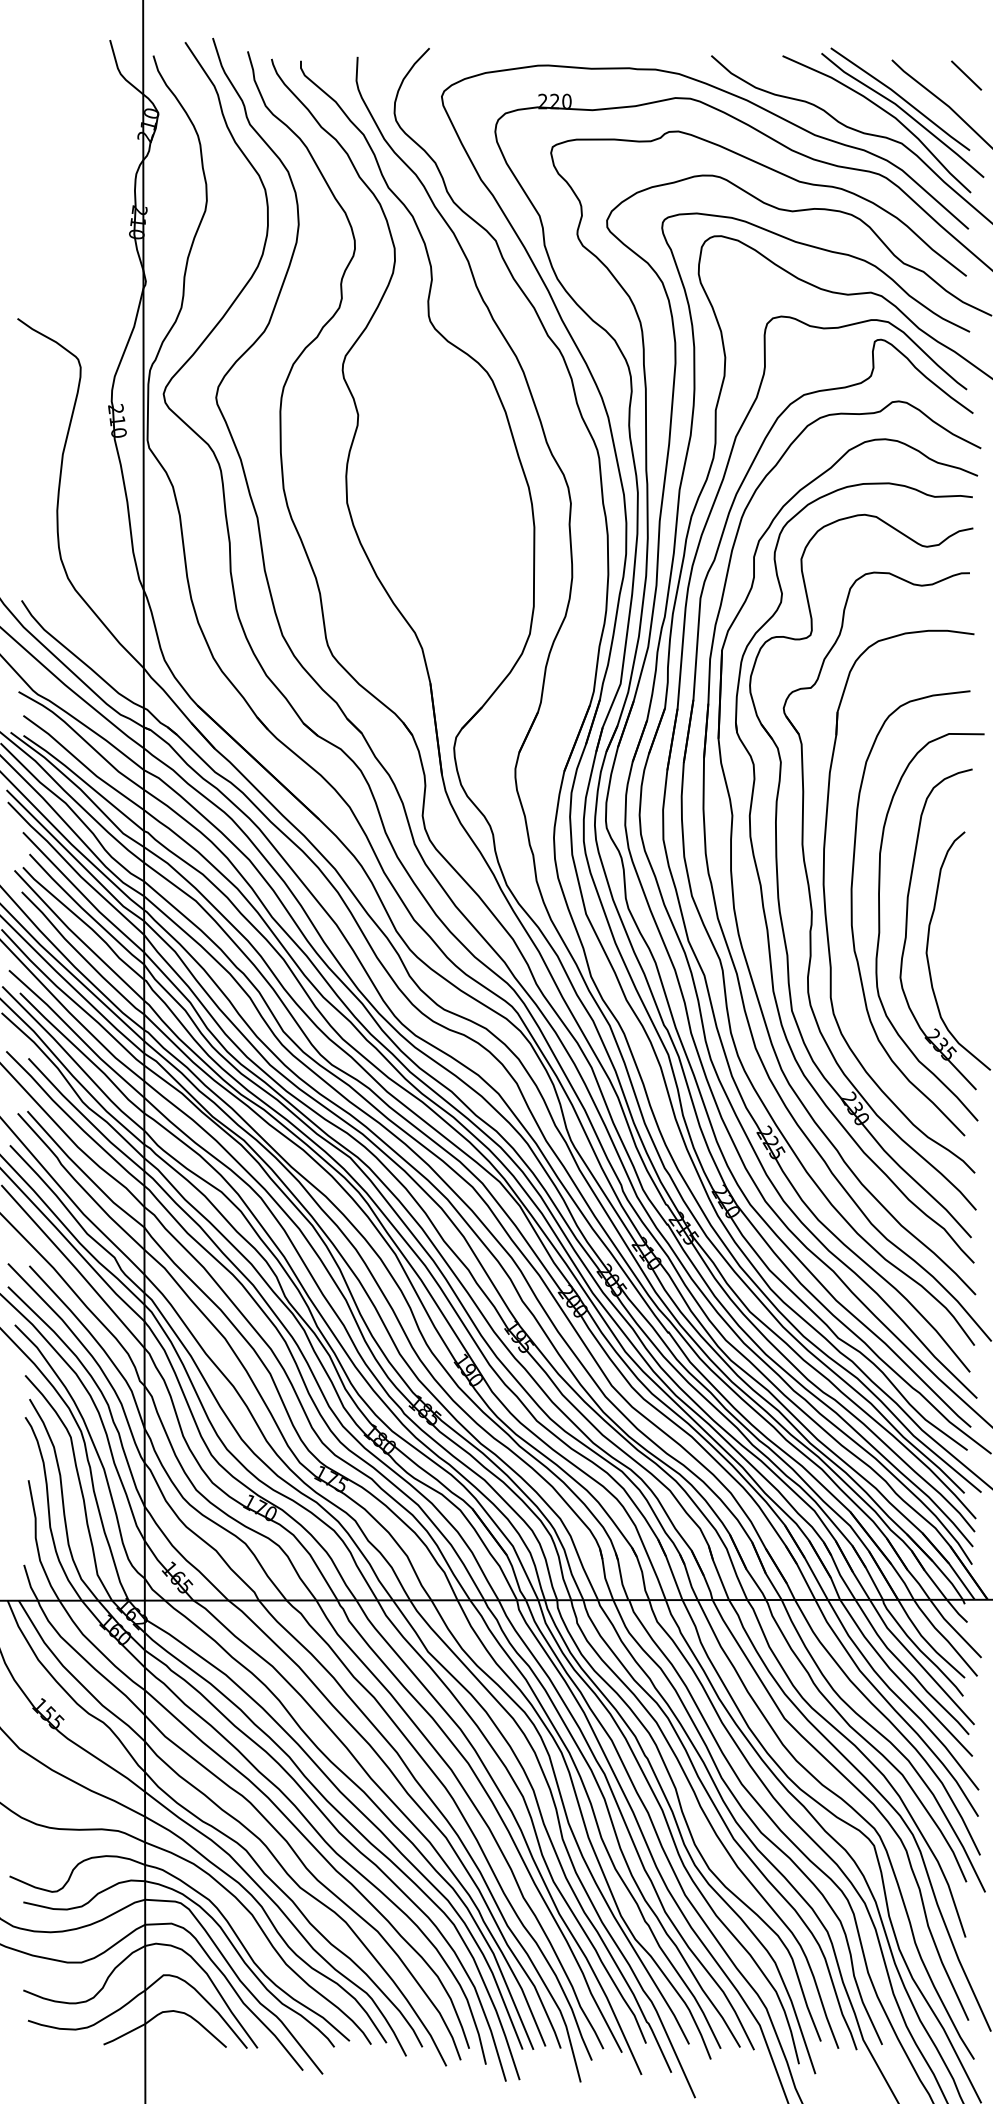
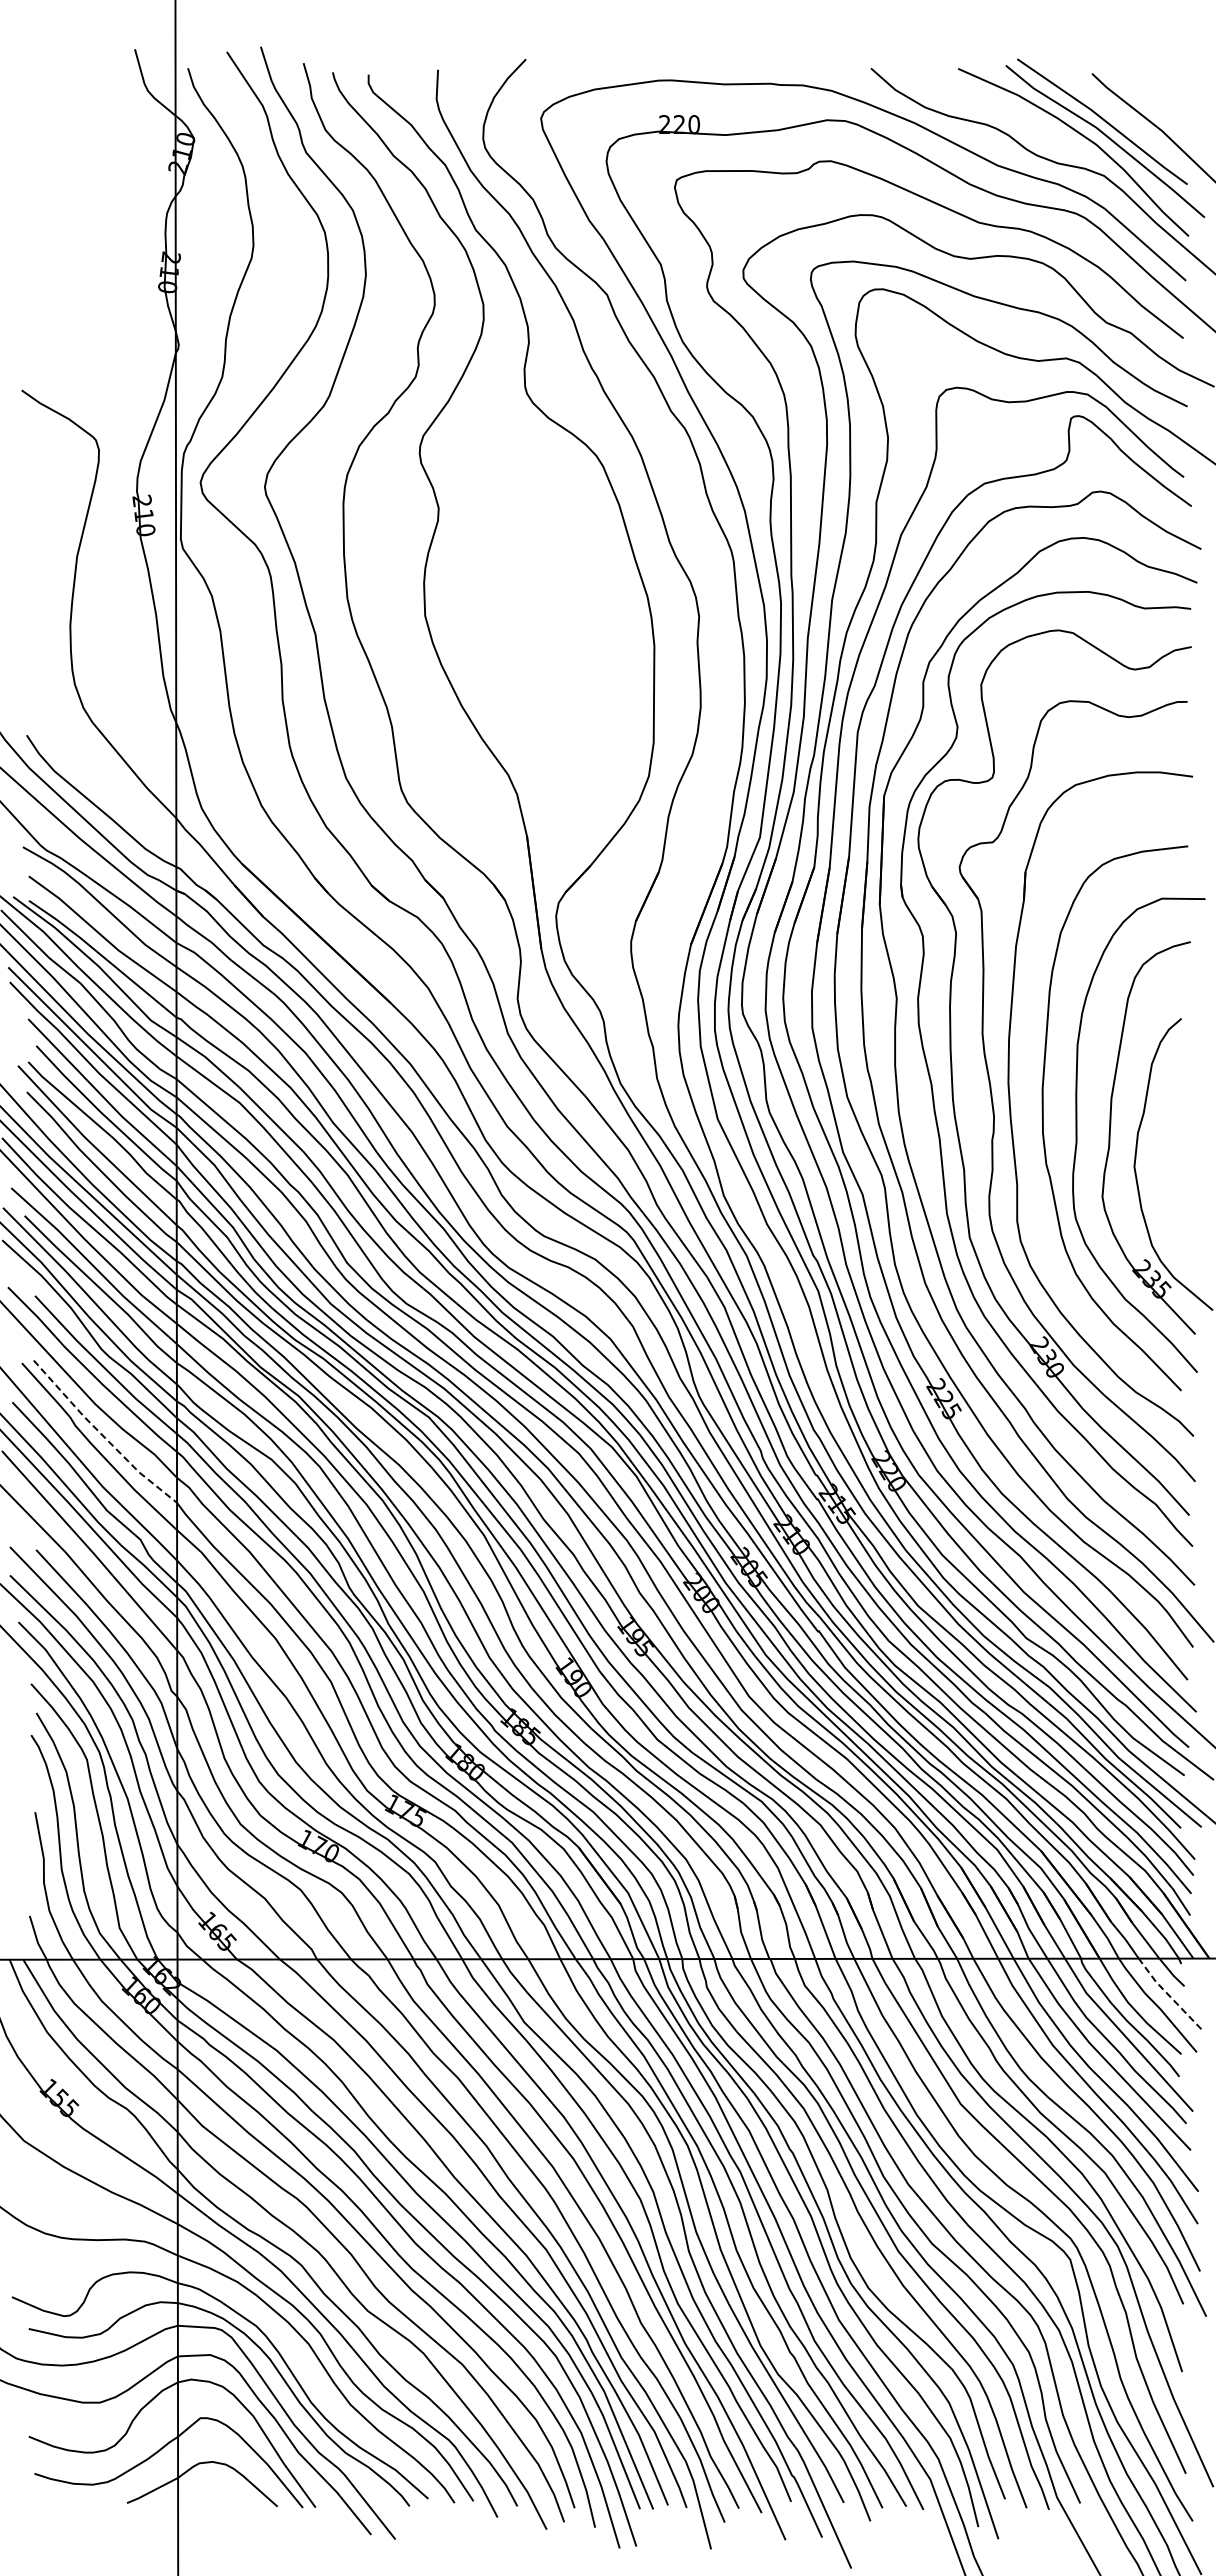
line: (966, 75) -> (1183, 92), removed
line: (83, 1172) -> (102, 1435), solid -> dashed
line: (954, 1629) -> (1168, 1994), solid -> dashed

